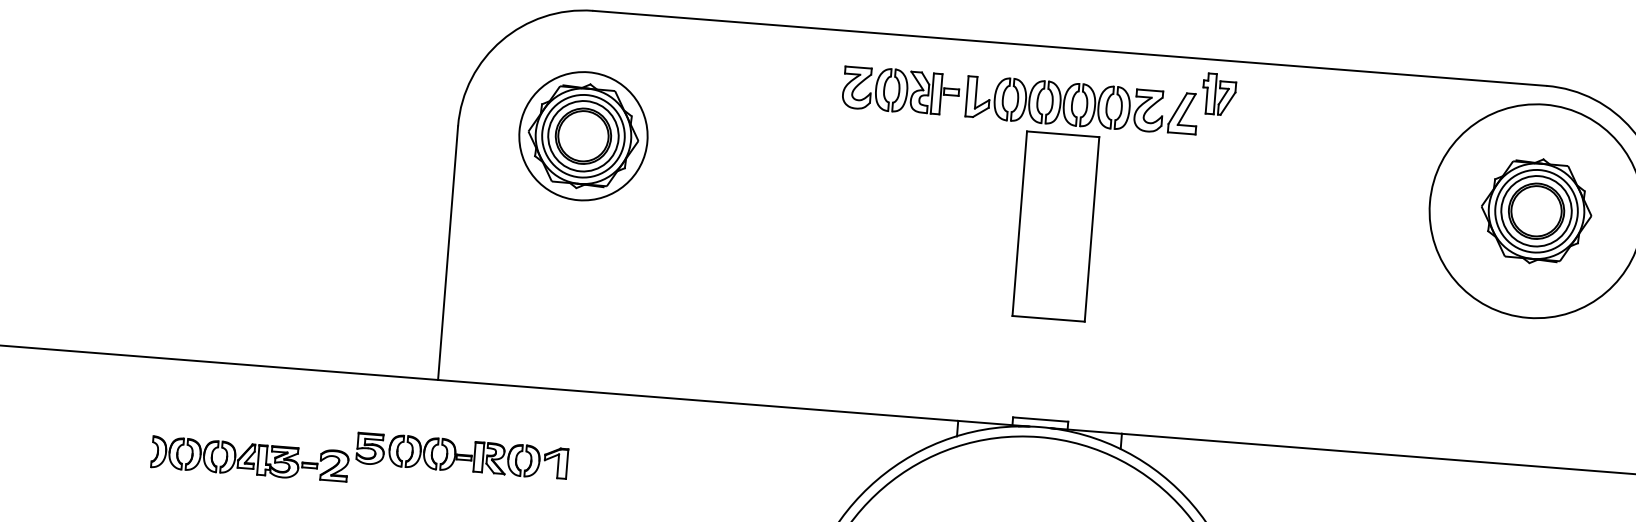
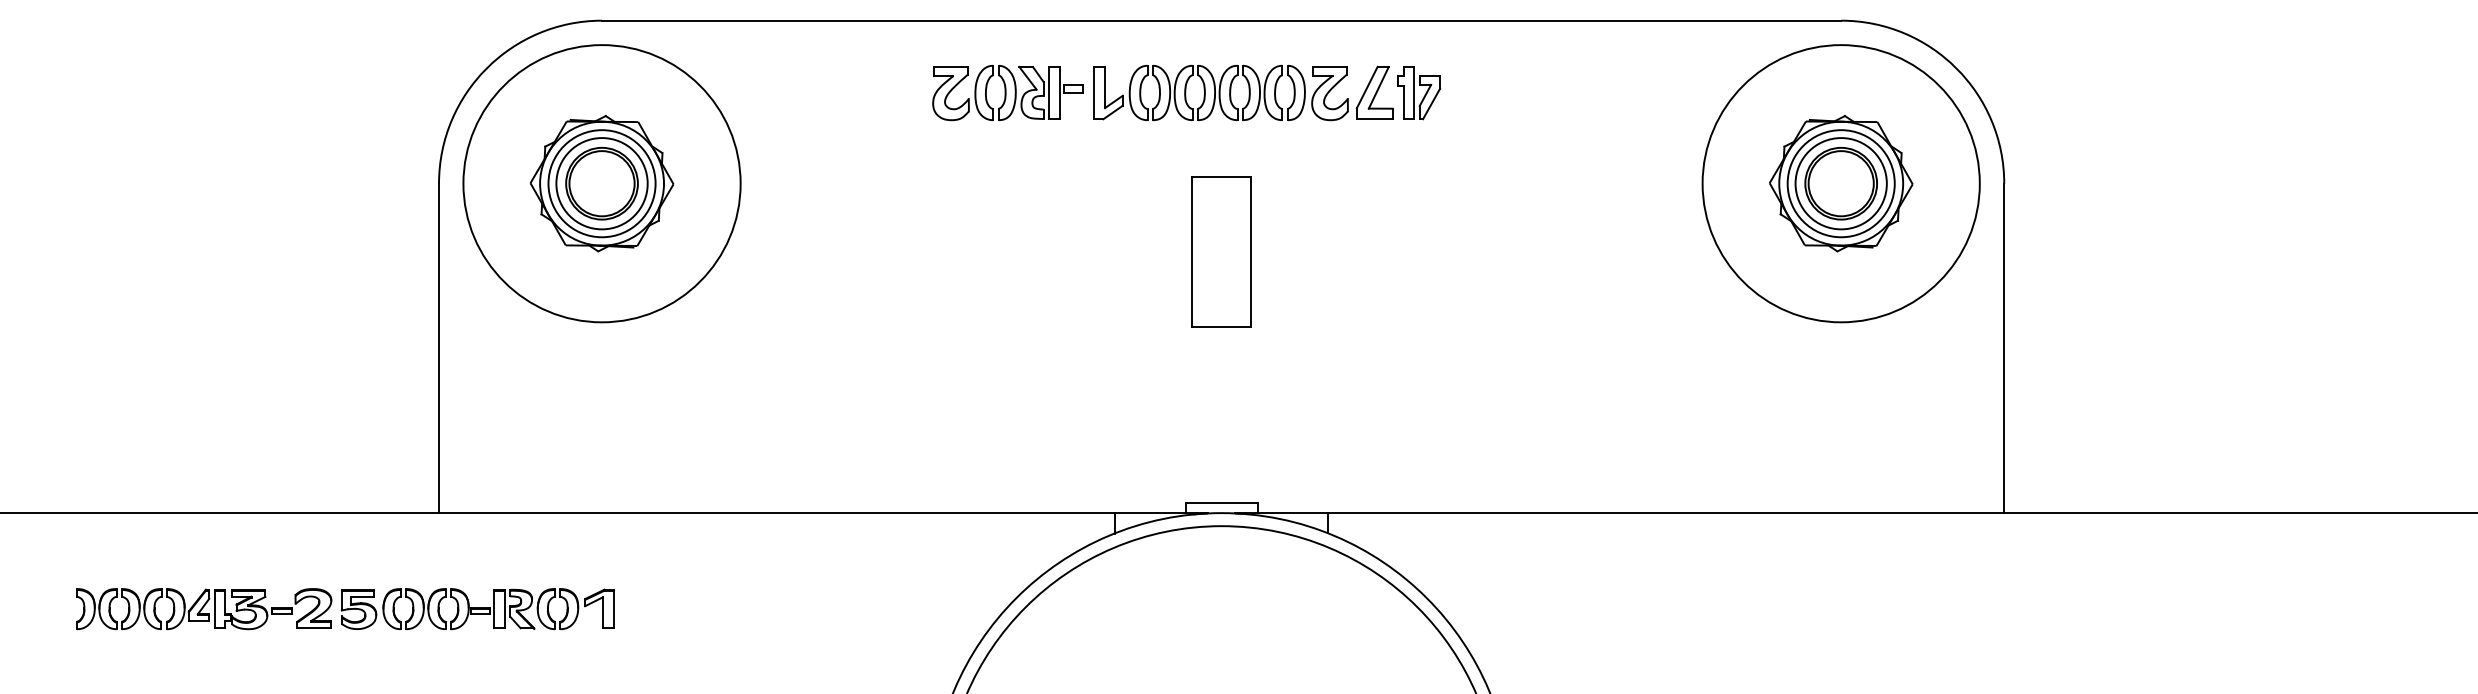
part: (1219, 94) -> (1419, 93), moved
circle: (583, 136) -> (601, 183), size x1.67
part: (1055, 225) -> (1221, 251), size x0.62
part: (250, 459) -> (204, 609), moved

